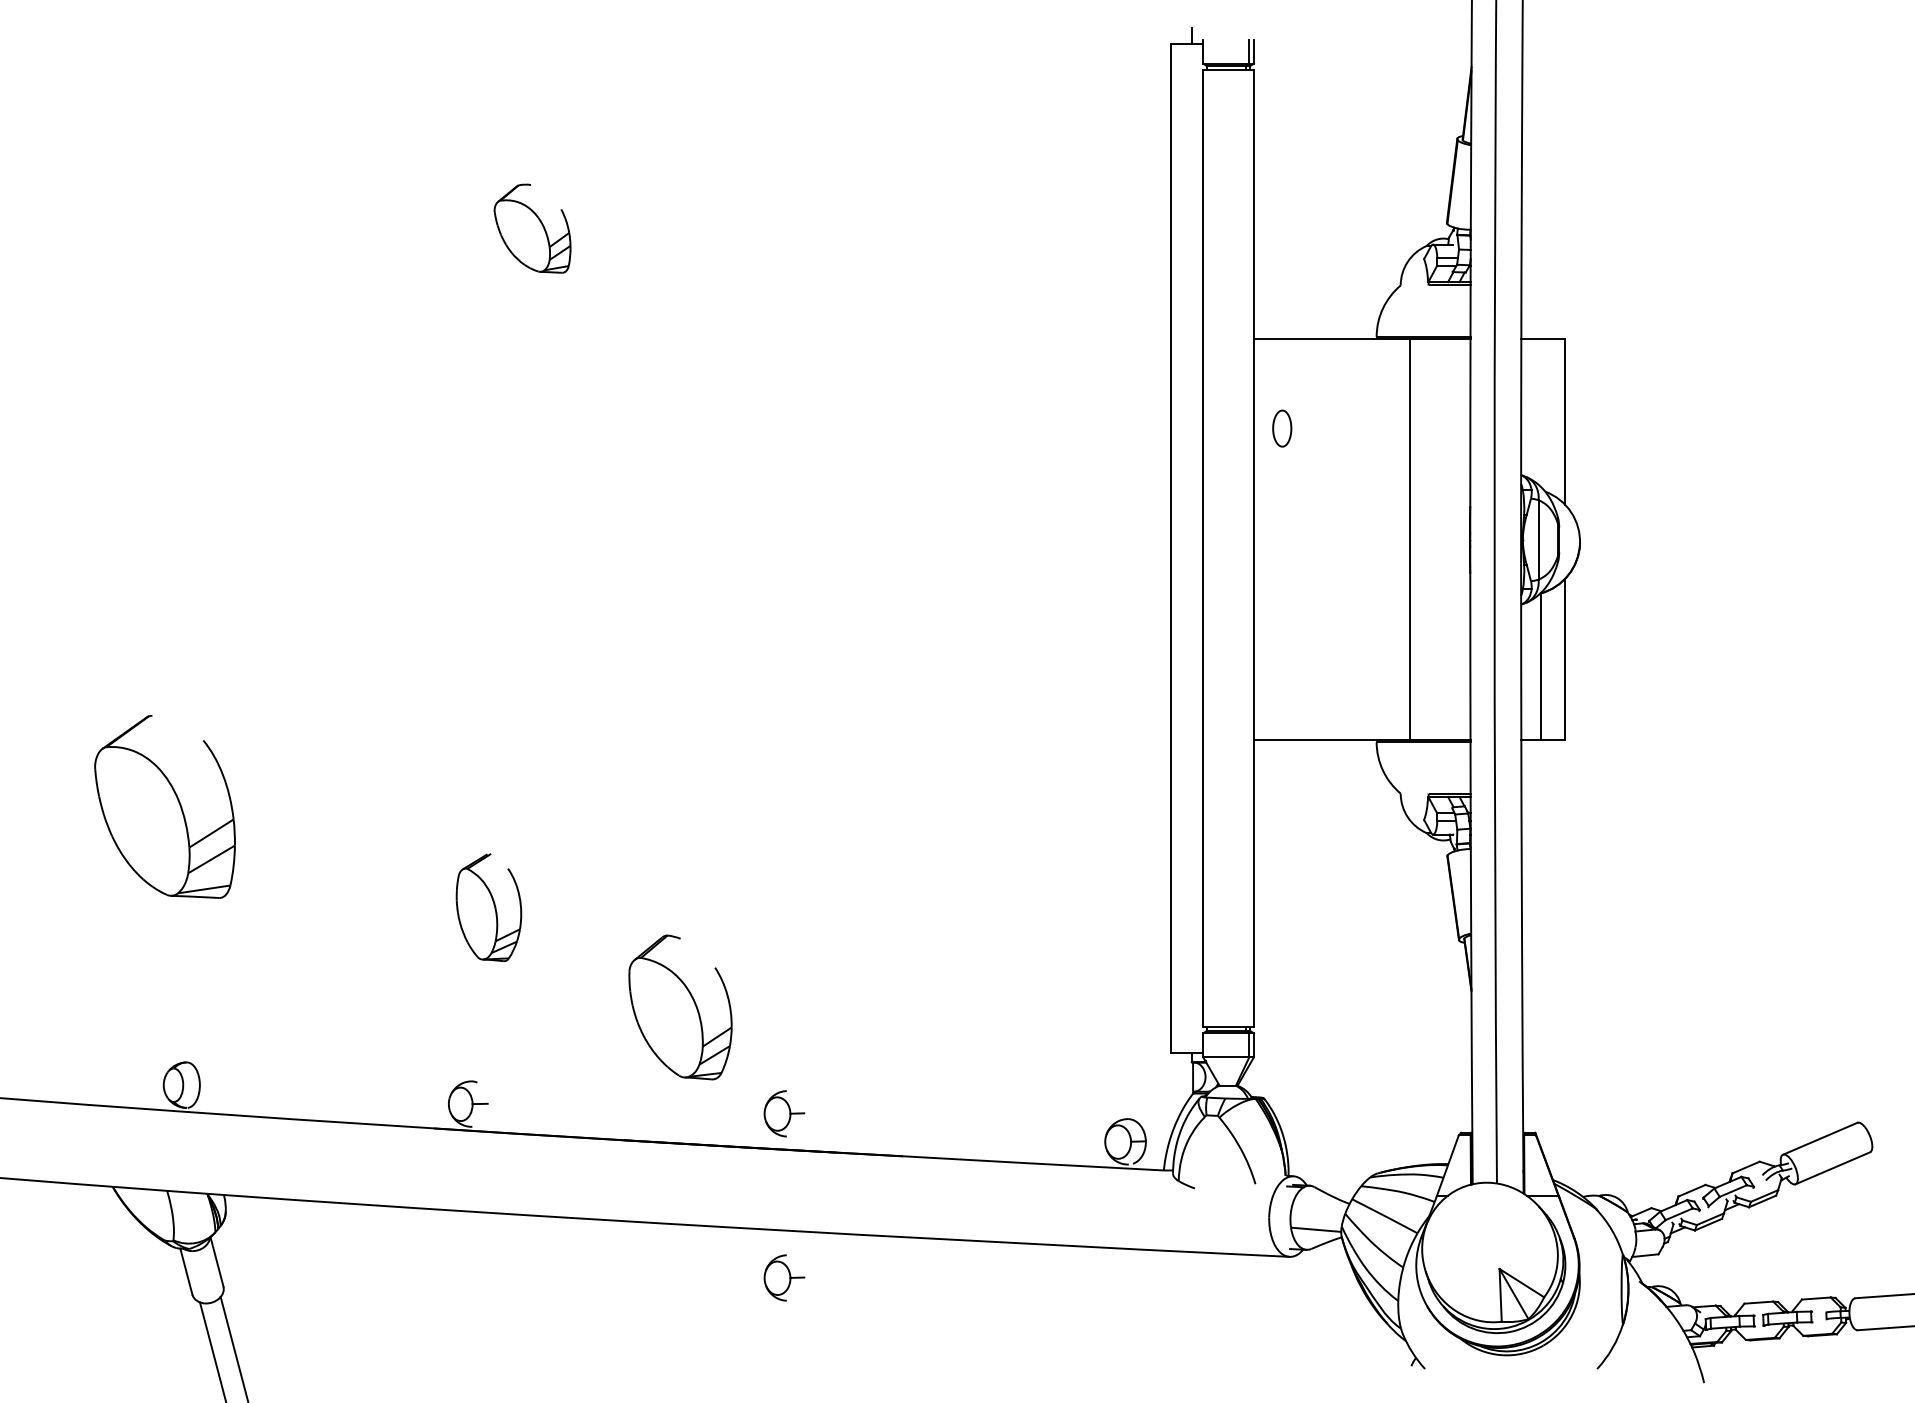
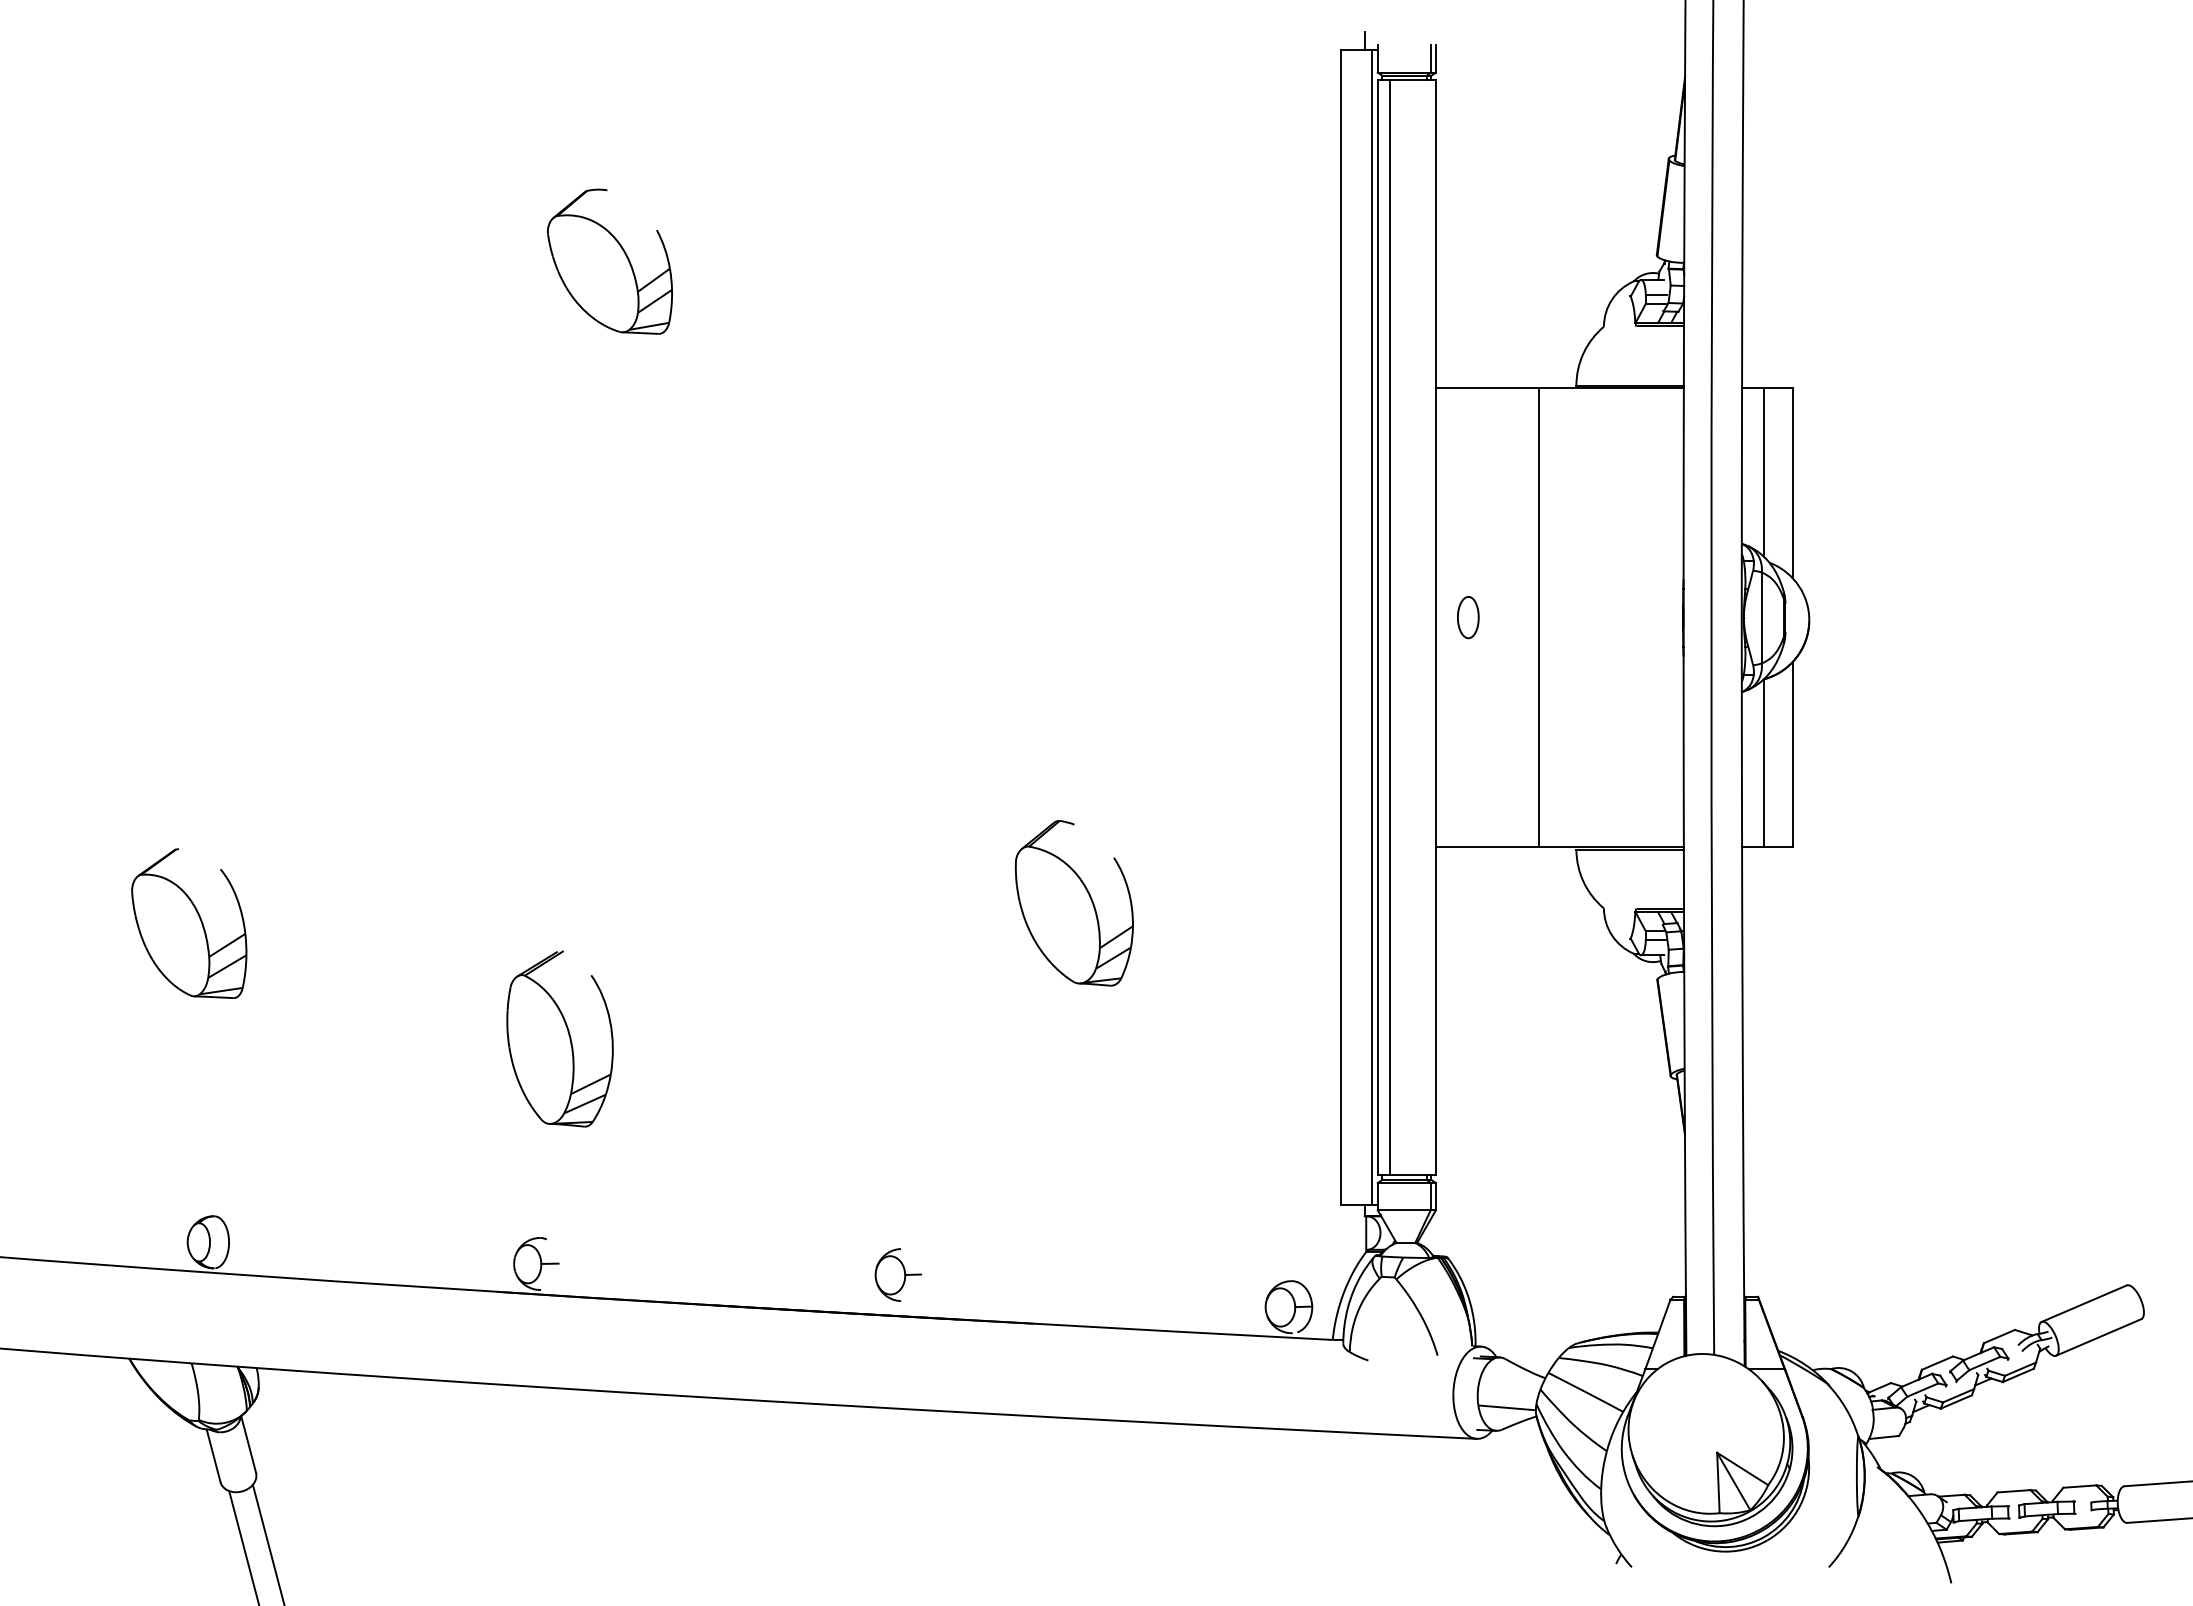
part: (532, 228) -> (609, 261), size x1.43
line: (1540, 412) -> (1764, 472), added
part: (1282, 428) -> (1468, 617), moved
line: (1410, 539) -> (1539, 617), moved
line: (1198, 548) -> (1372, 627), added
line: (1214, 548) -> (1390, 627), added
part: (165, 806) -> (189, 923), size x0.71
part: (488, 907) -> (559, 1038), size x1.43
part: (679, 1007) -> (1073, 903), moved
part: (783, 1277) -> (897, 1462), removed

